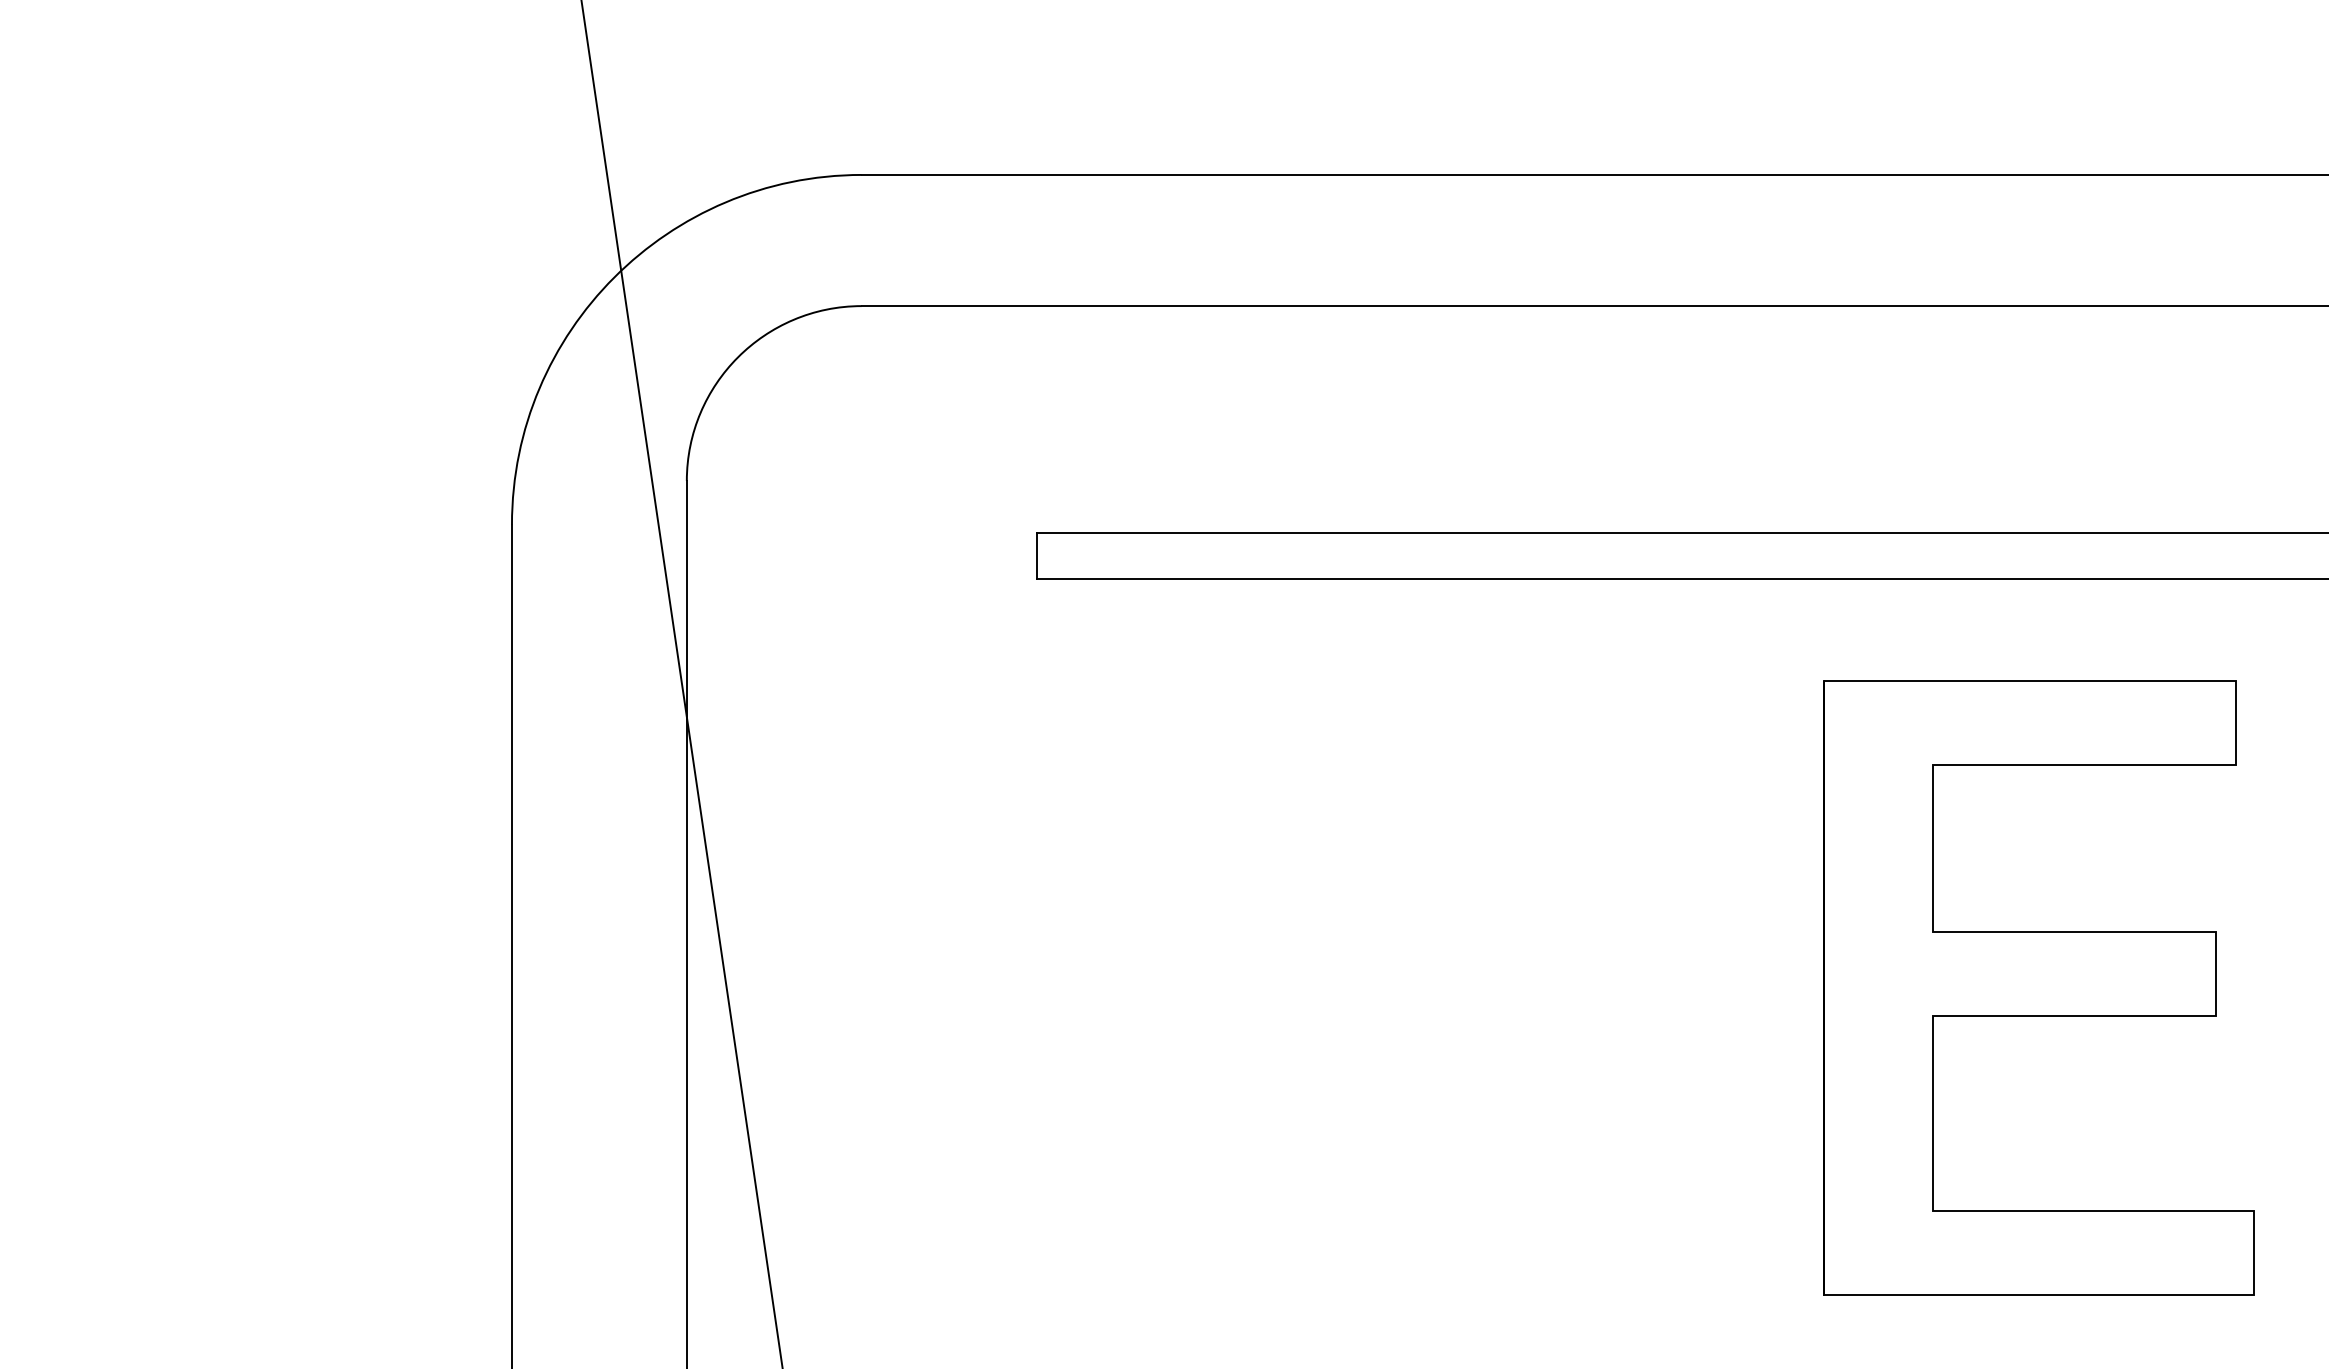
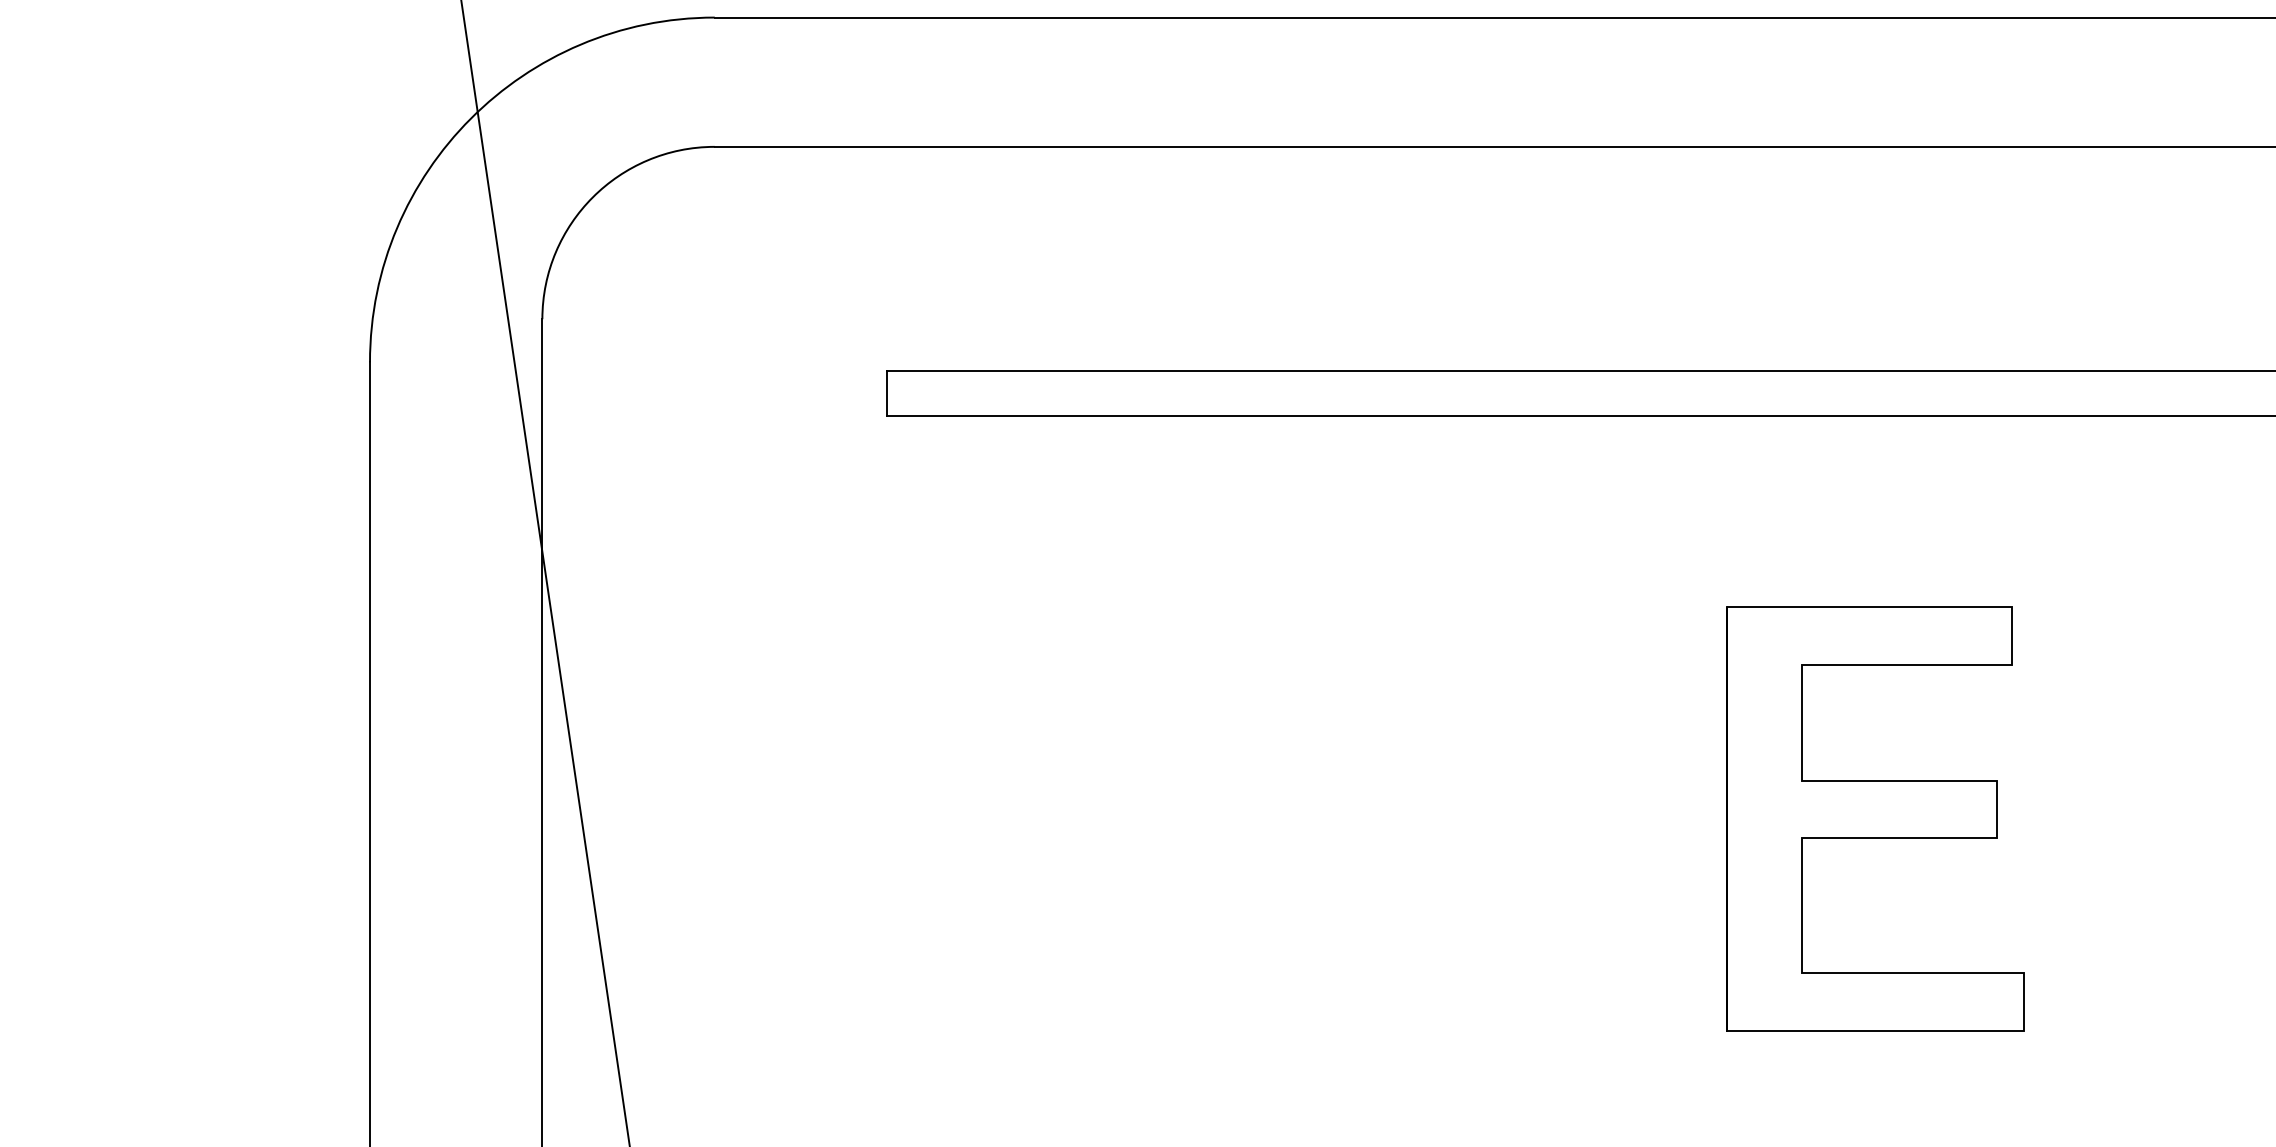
part: (2038, 987) -> (1874, 818), size x0.7

